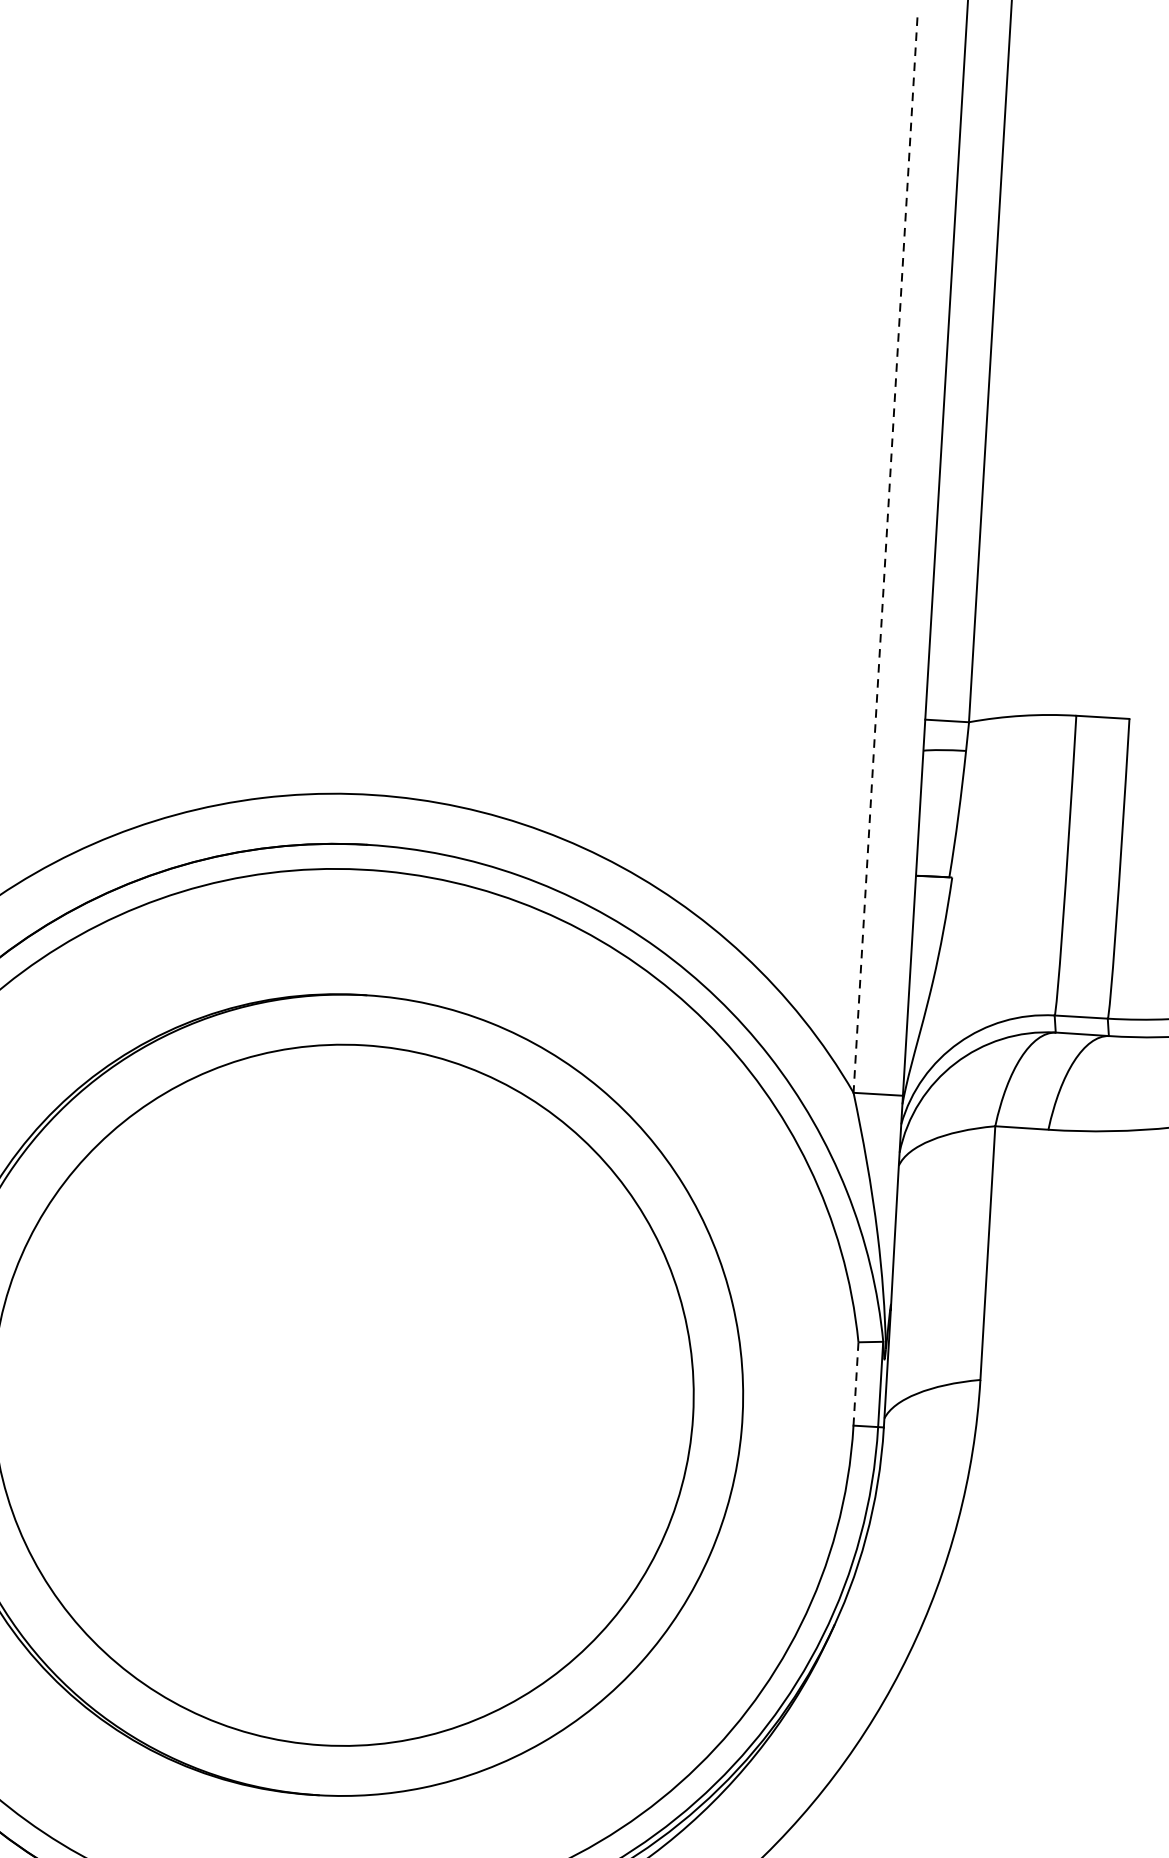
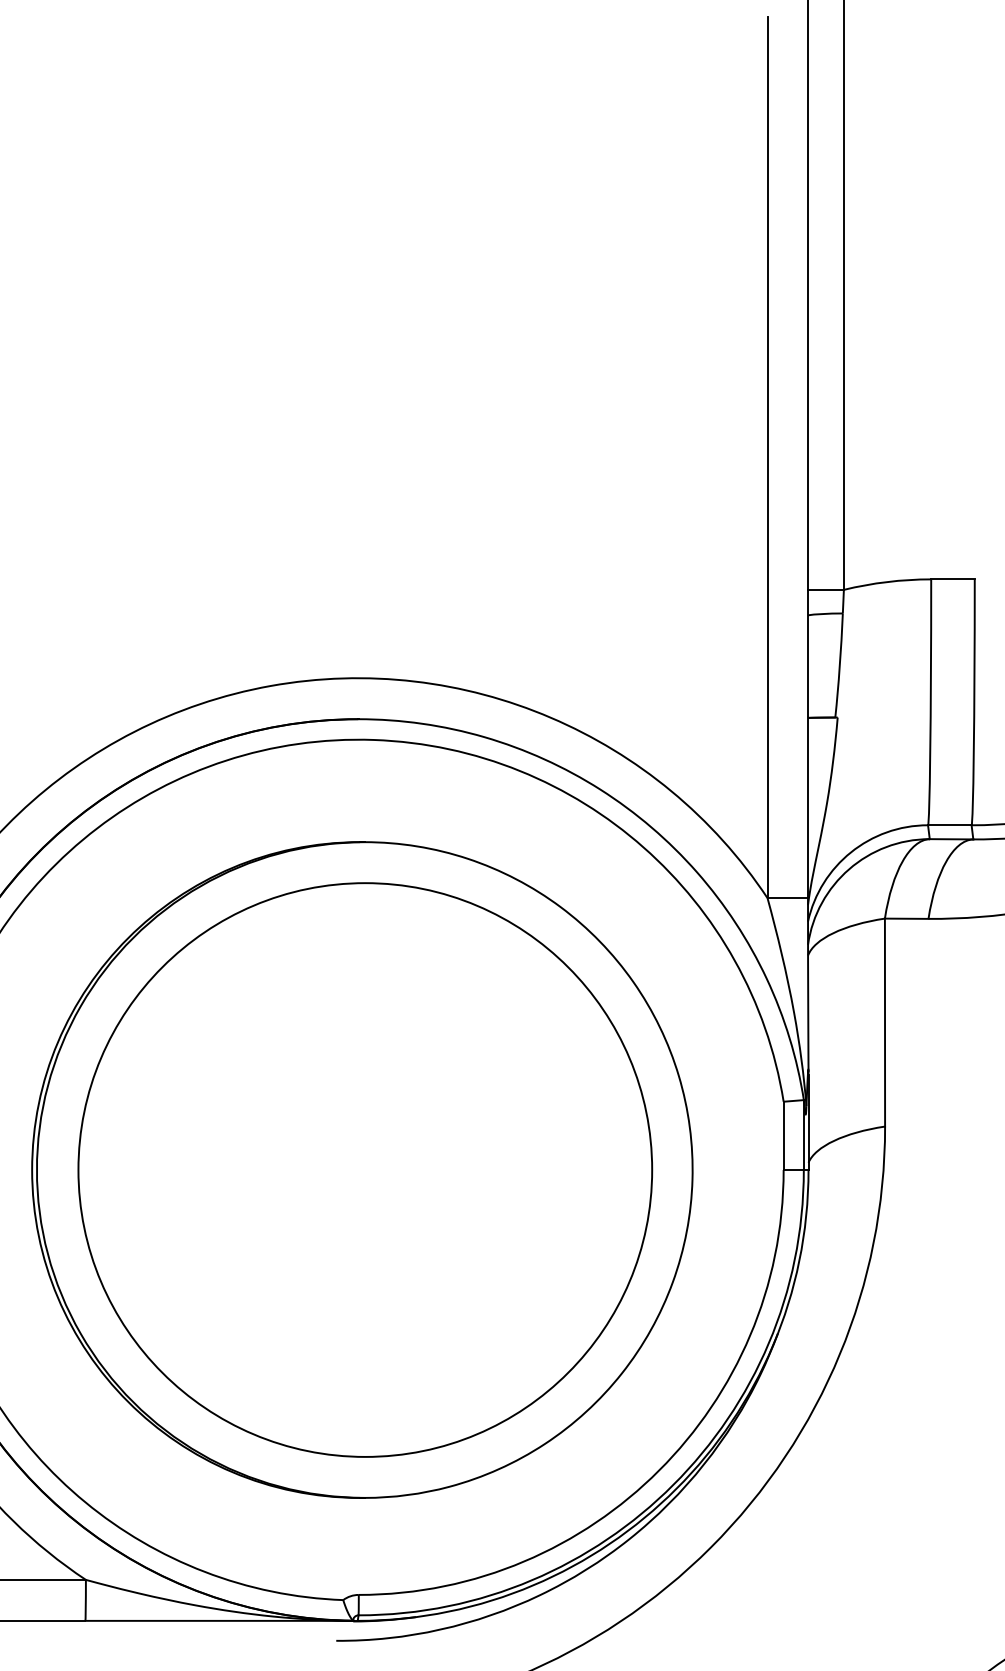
line: (885, 555) -> (767, 457), dashed -> solid
line: (855, 1384) -> (783, 1136), dashed -> solid

